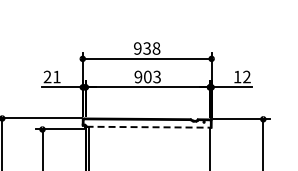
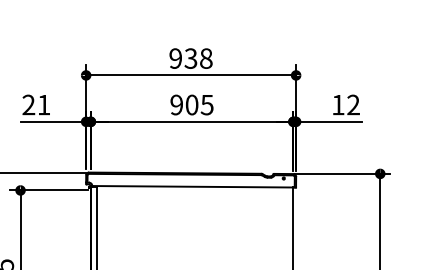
text: (156, 76) -> (206, 104), 903 -> 905
line: (149, 127) -> (194, 187), dashed -> solid

